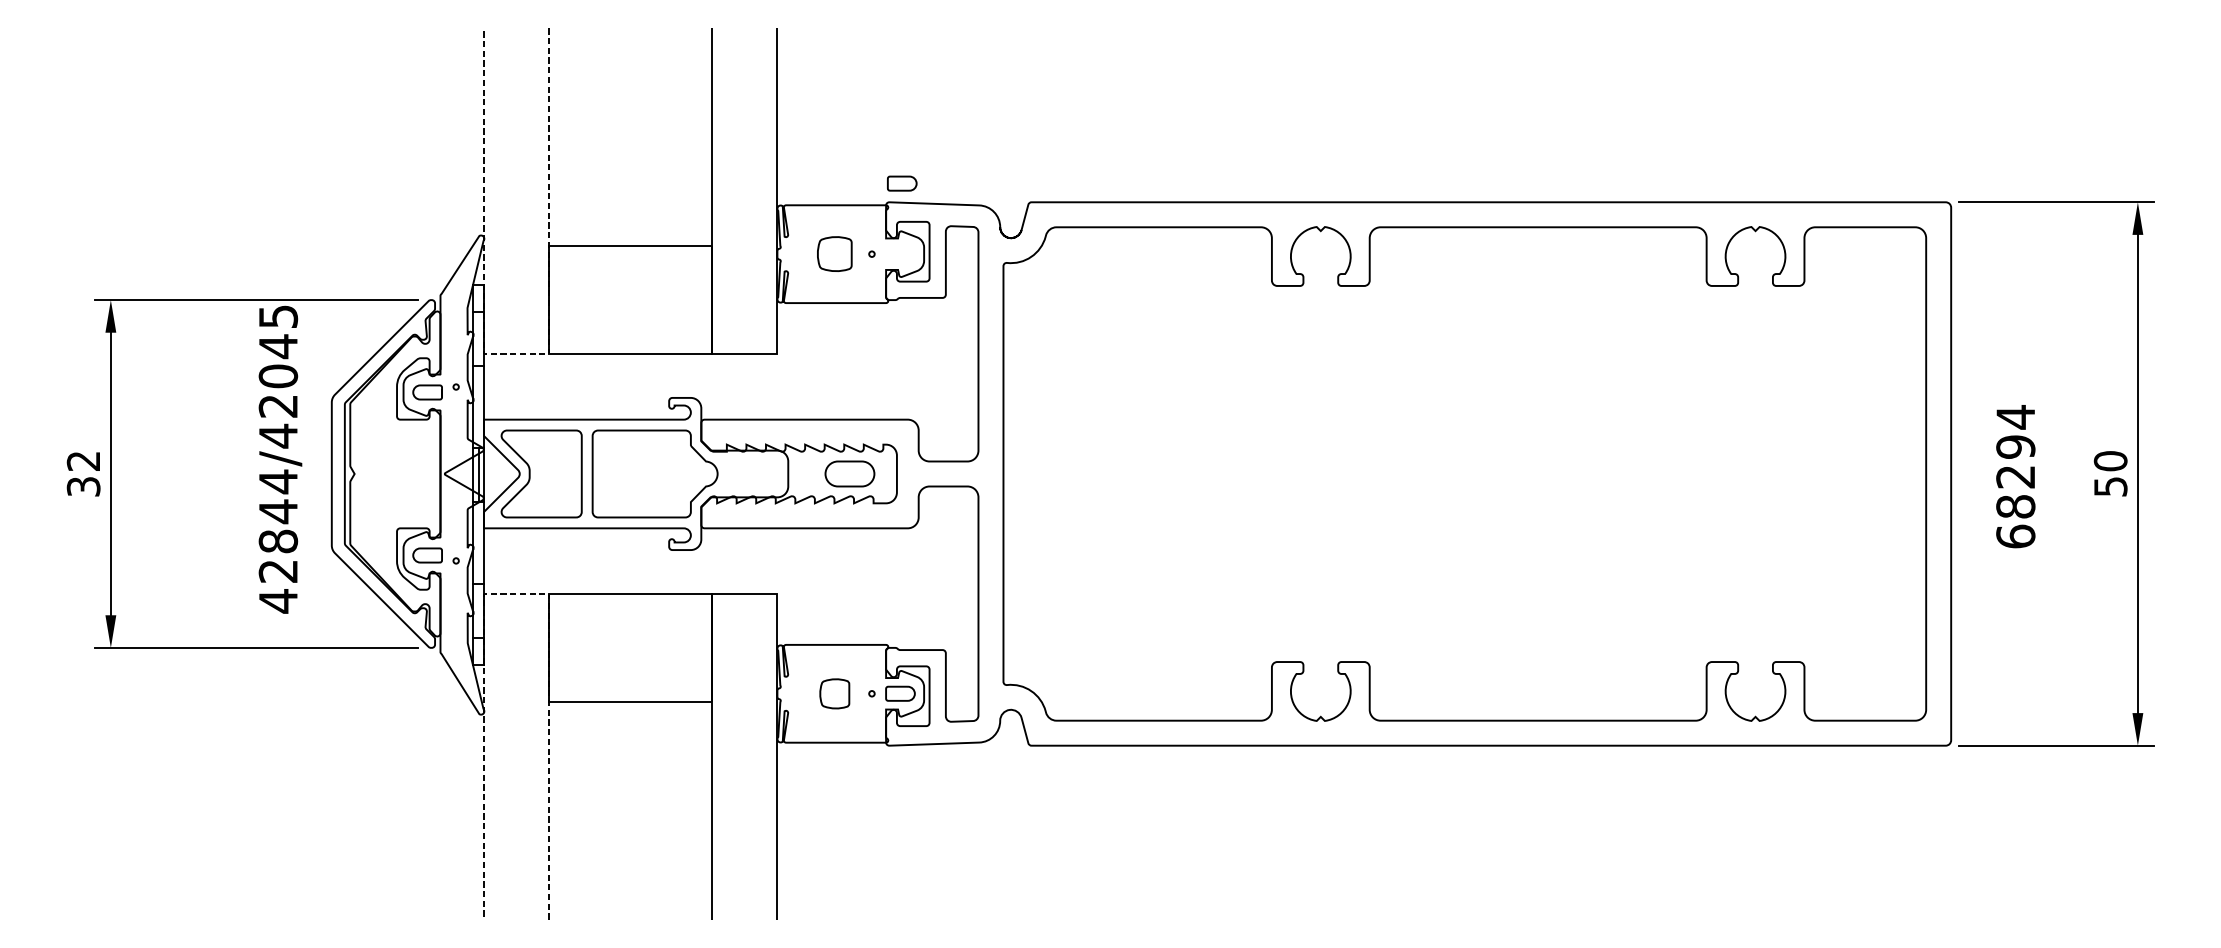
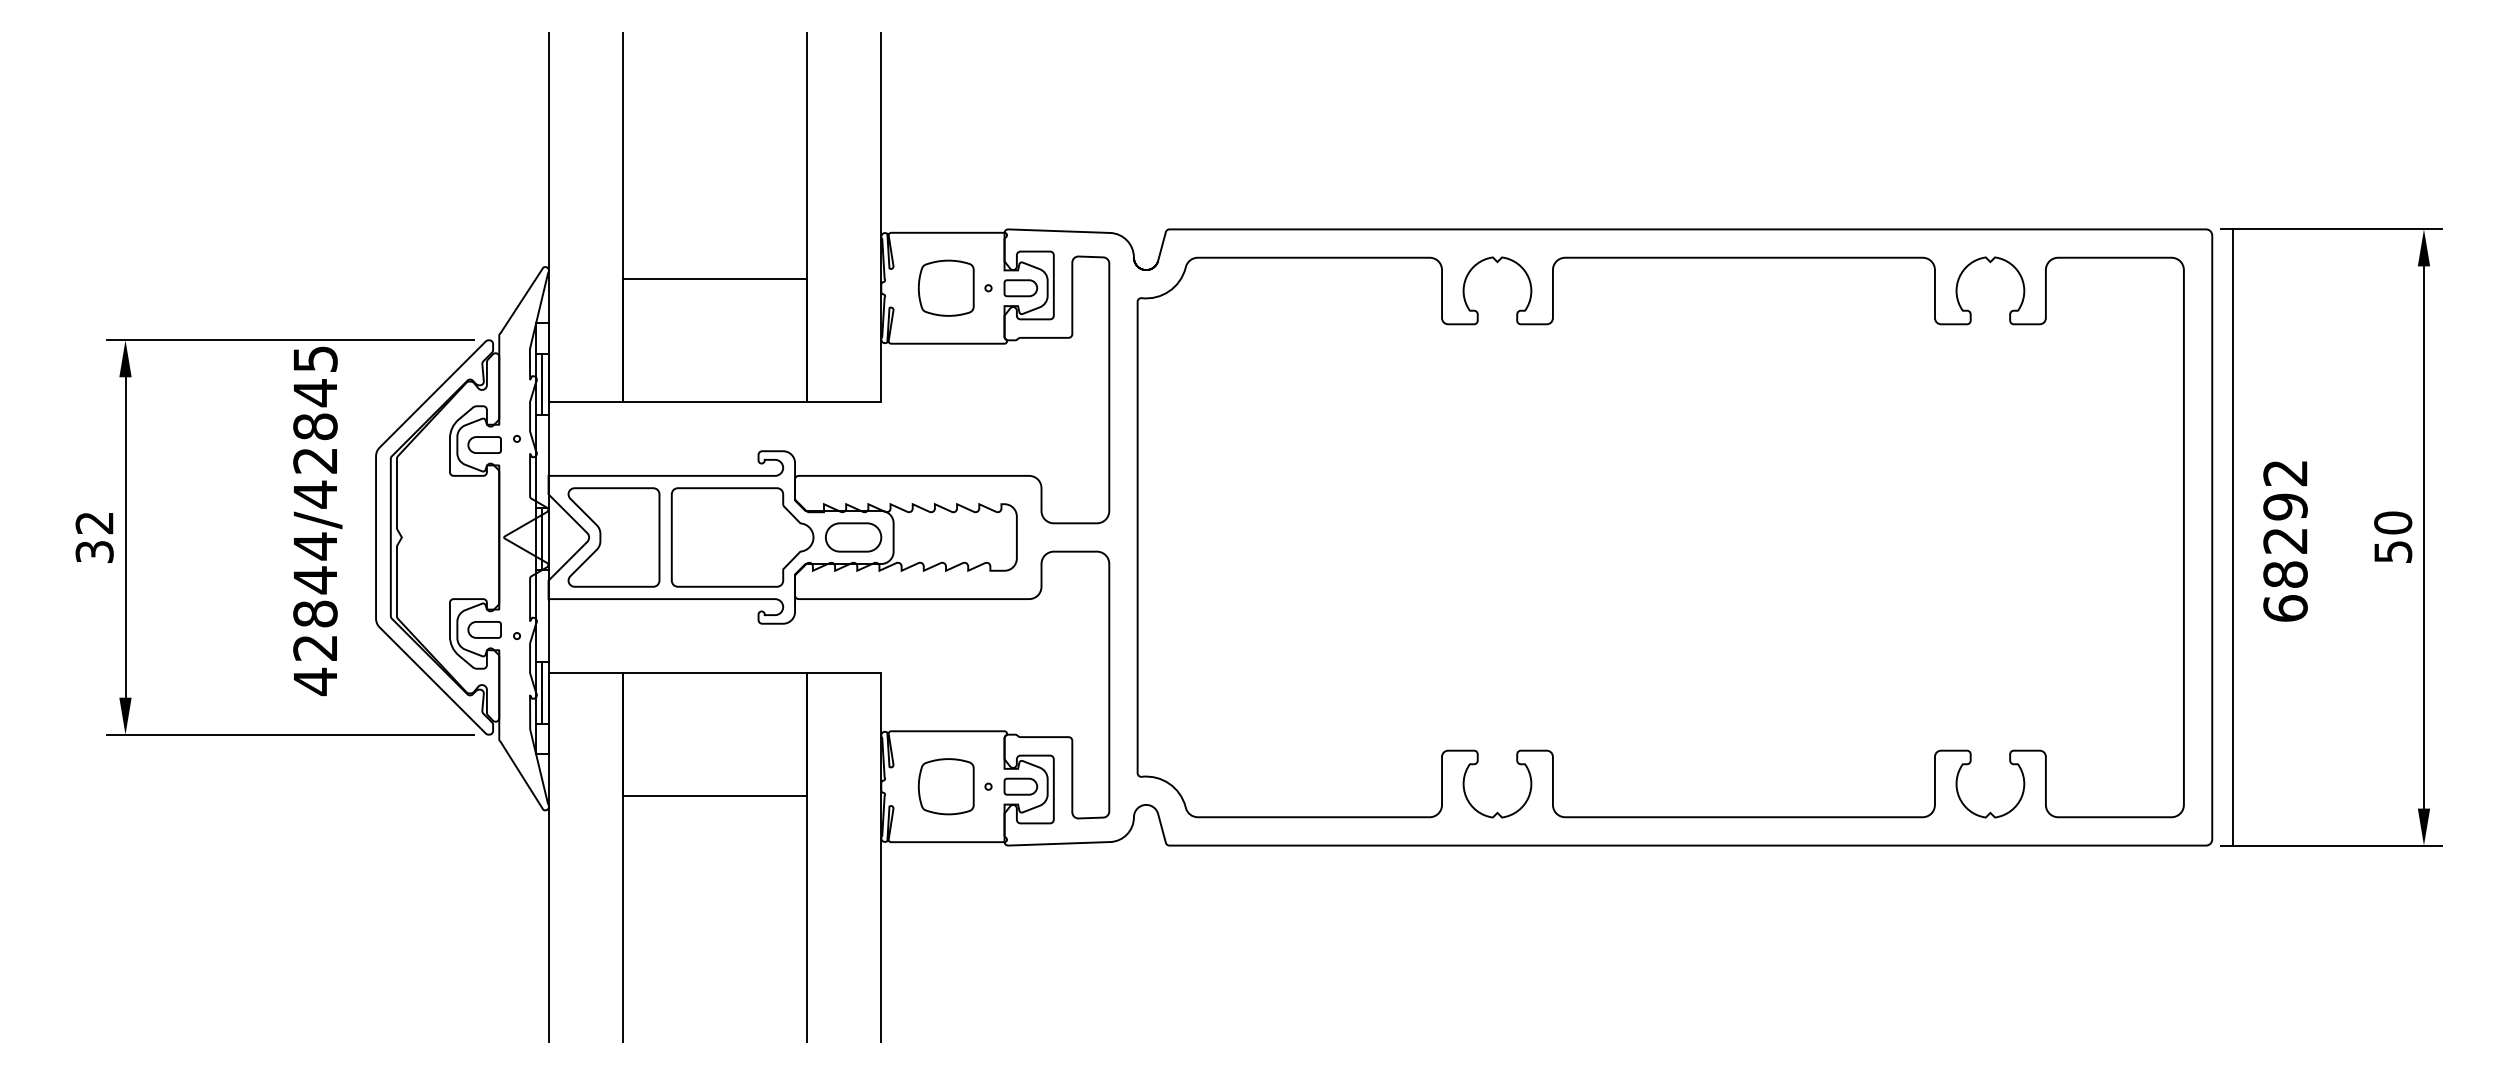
part: (901, 183) -> (1020, 288), moved
part: (834, 253) -> (946, 287), size x1.43
line: (478, 339) -> (542, 384), added
line: (516, 354) -> (585, 401), dashed -> solid
text: (278, 376) -> (315, 426), 42844/42045 -> 42844/42845
text: (2015, 417) -> (2285, 473), 68294 -> 68292
part: (849, 474) -> (853, 537), moved
line: (1969, 474) -> (2233, 537), added
line: (516, 593) -> (585, 673), dashed -> solid
line: (478, 610) -> (542, 692), added
part: (834, 693) -> (946, 786), size x1.67

